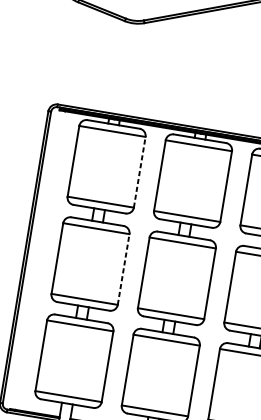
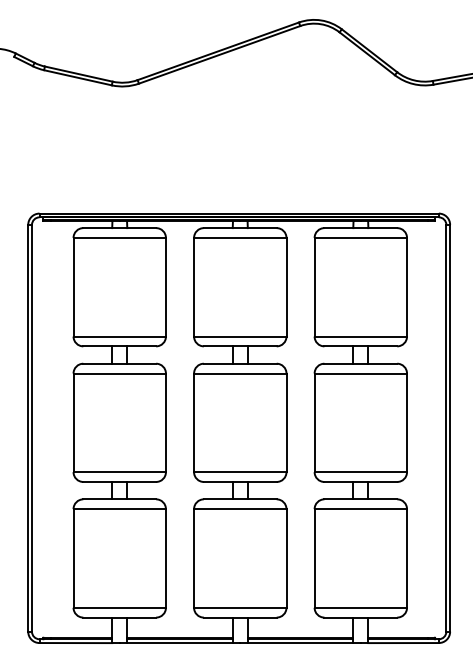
line: (139, 171) -> (165, 286), dashed -> solid
line: (123, 269) -> (165, 422), dashed -> solid

